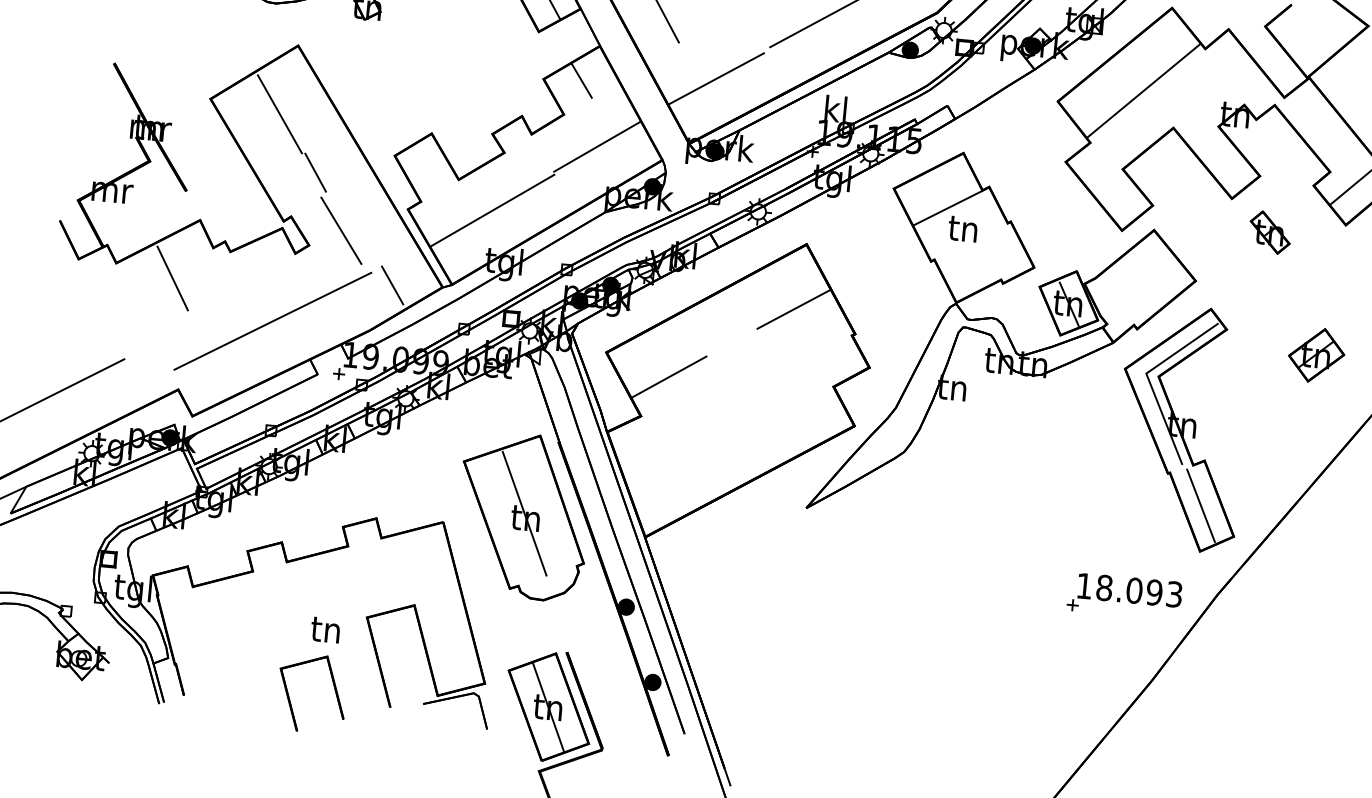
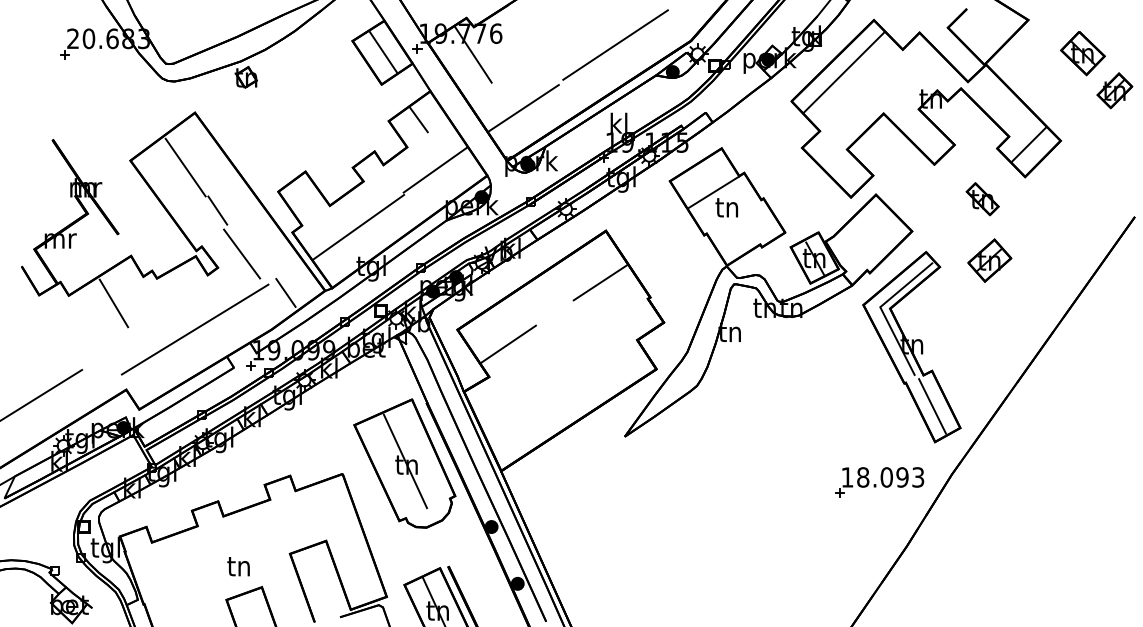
line: (1143, 90) -> (843, 72), moved
part: (1269, 232) -> (982, 199), moved
part: (1316, 355) -> (989, 260), moved
text: (325, 629) -> (238, 566), moved

